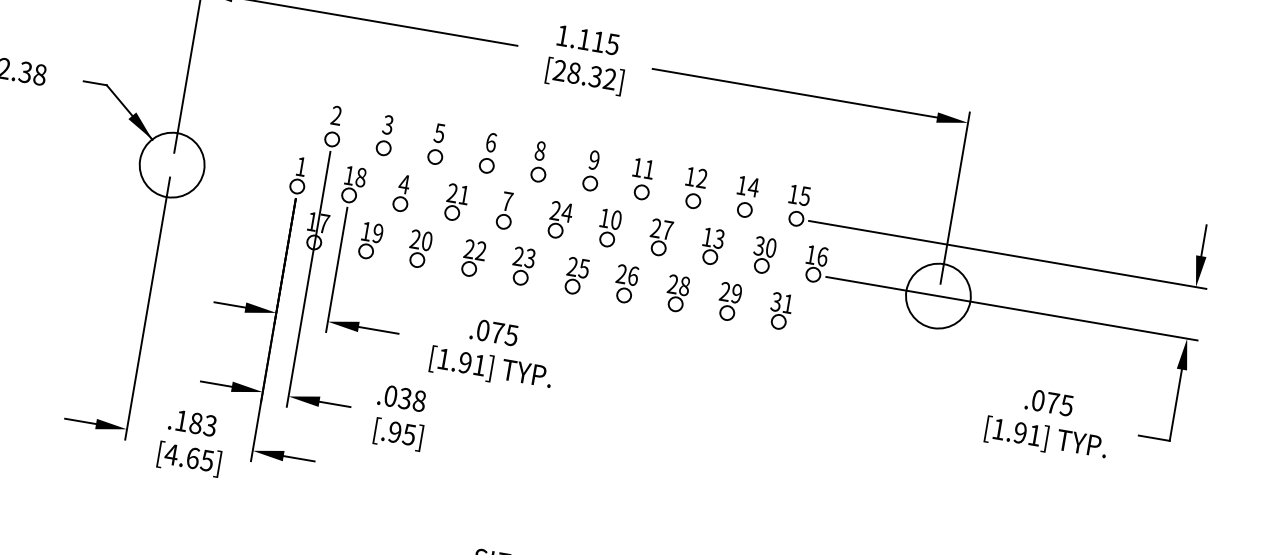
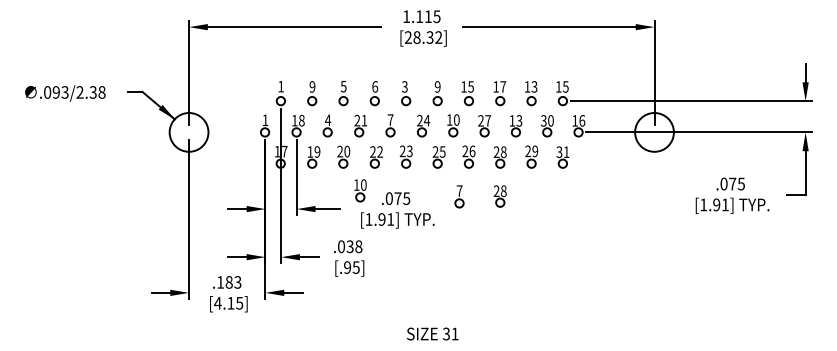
text: (335, 115) -> (280, 86), 2 -> 1
text: (388, 124) -> (312, 86), 3 -> 9
text: (539, 150) -> (404, 86), 8 -> 3
text: (648, 168) -> (470, 86), 11 -> 15
text: (702, 178) -> (503, 86), 12 -> 17
text: (753, 186) -> (534, 86), 14 -> 13
part: (438, 309) -> (360, 190), added
part: (599, 346) -> (459, 196), added
part: (665, 358) -> (499, 196), added
text: (192, 456) -> (230, 302), [4.65] -> [4.15]

